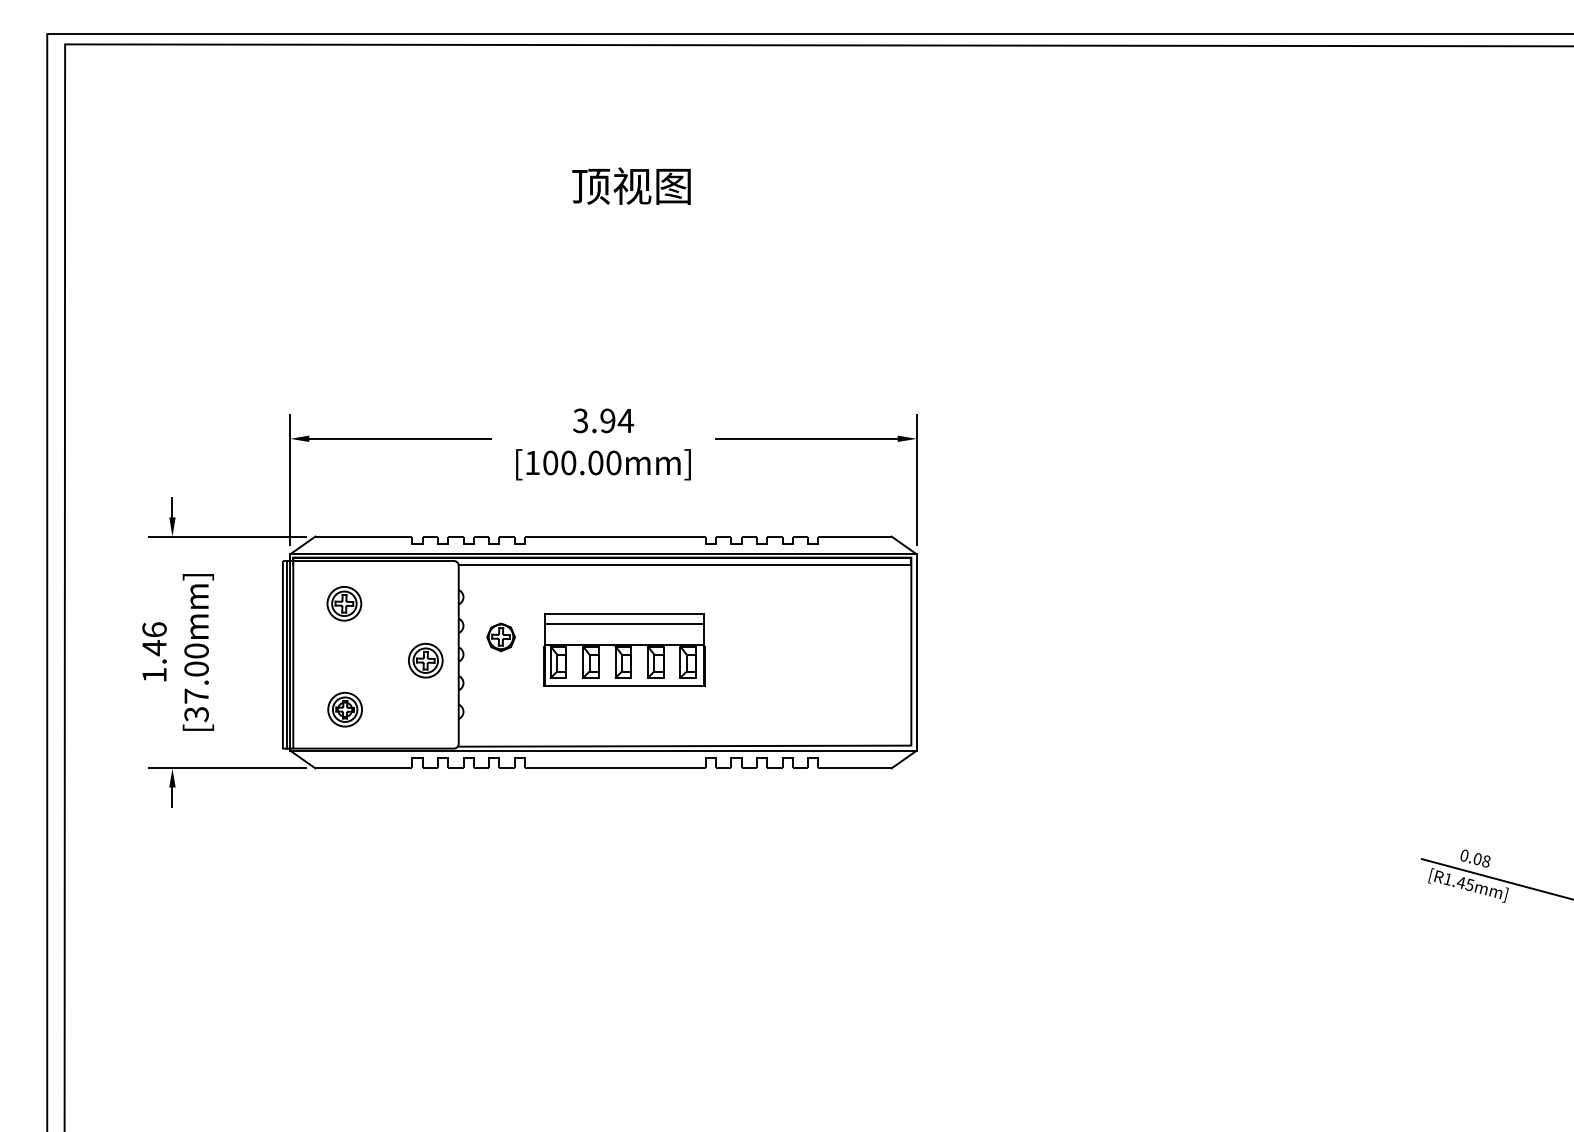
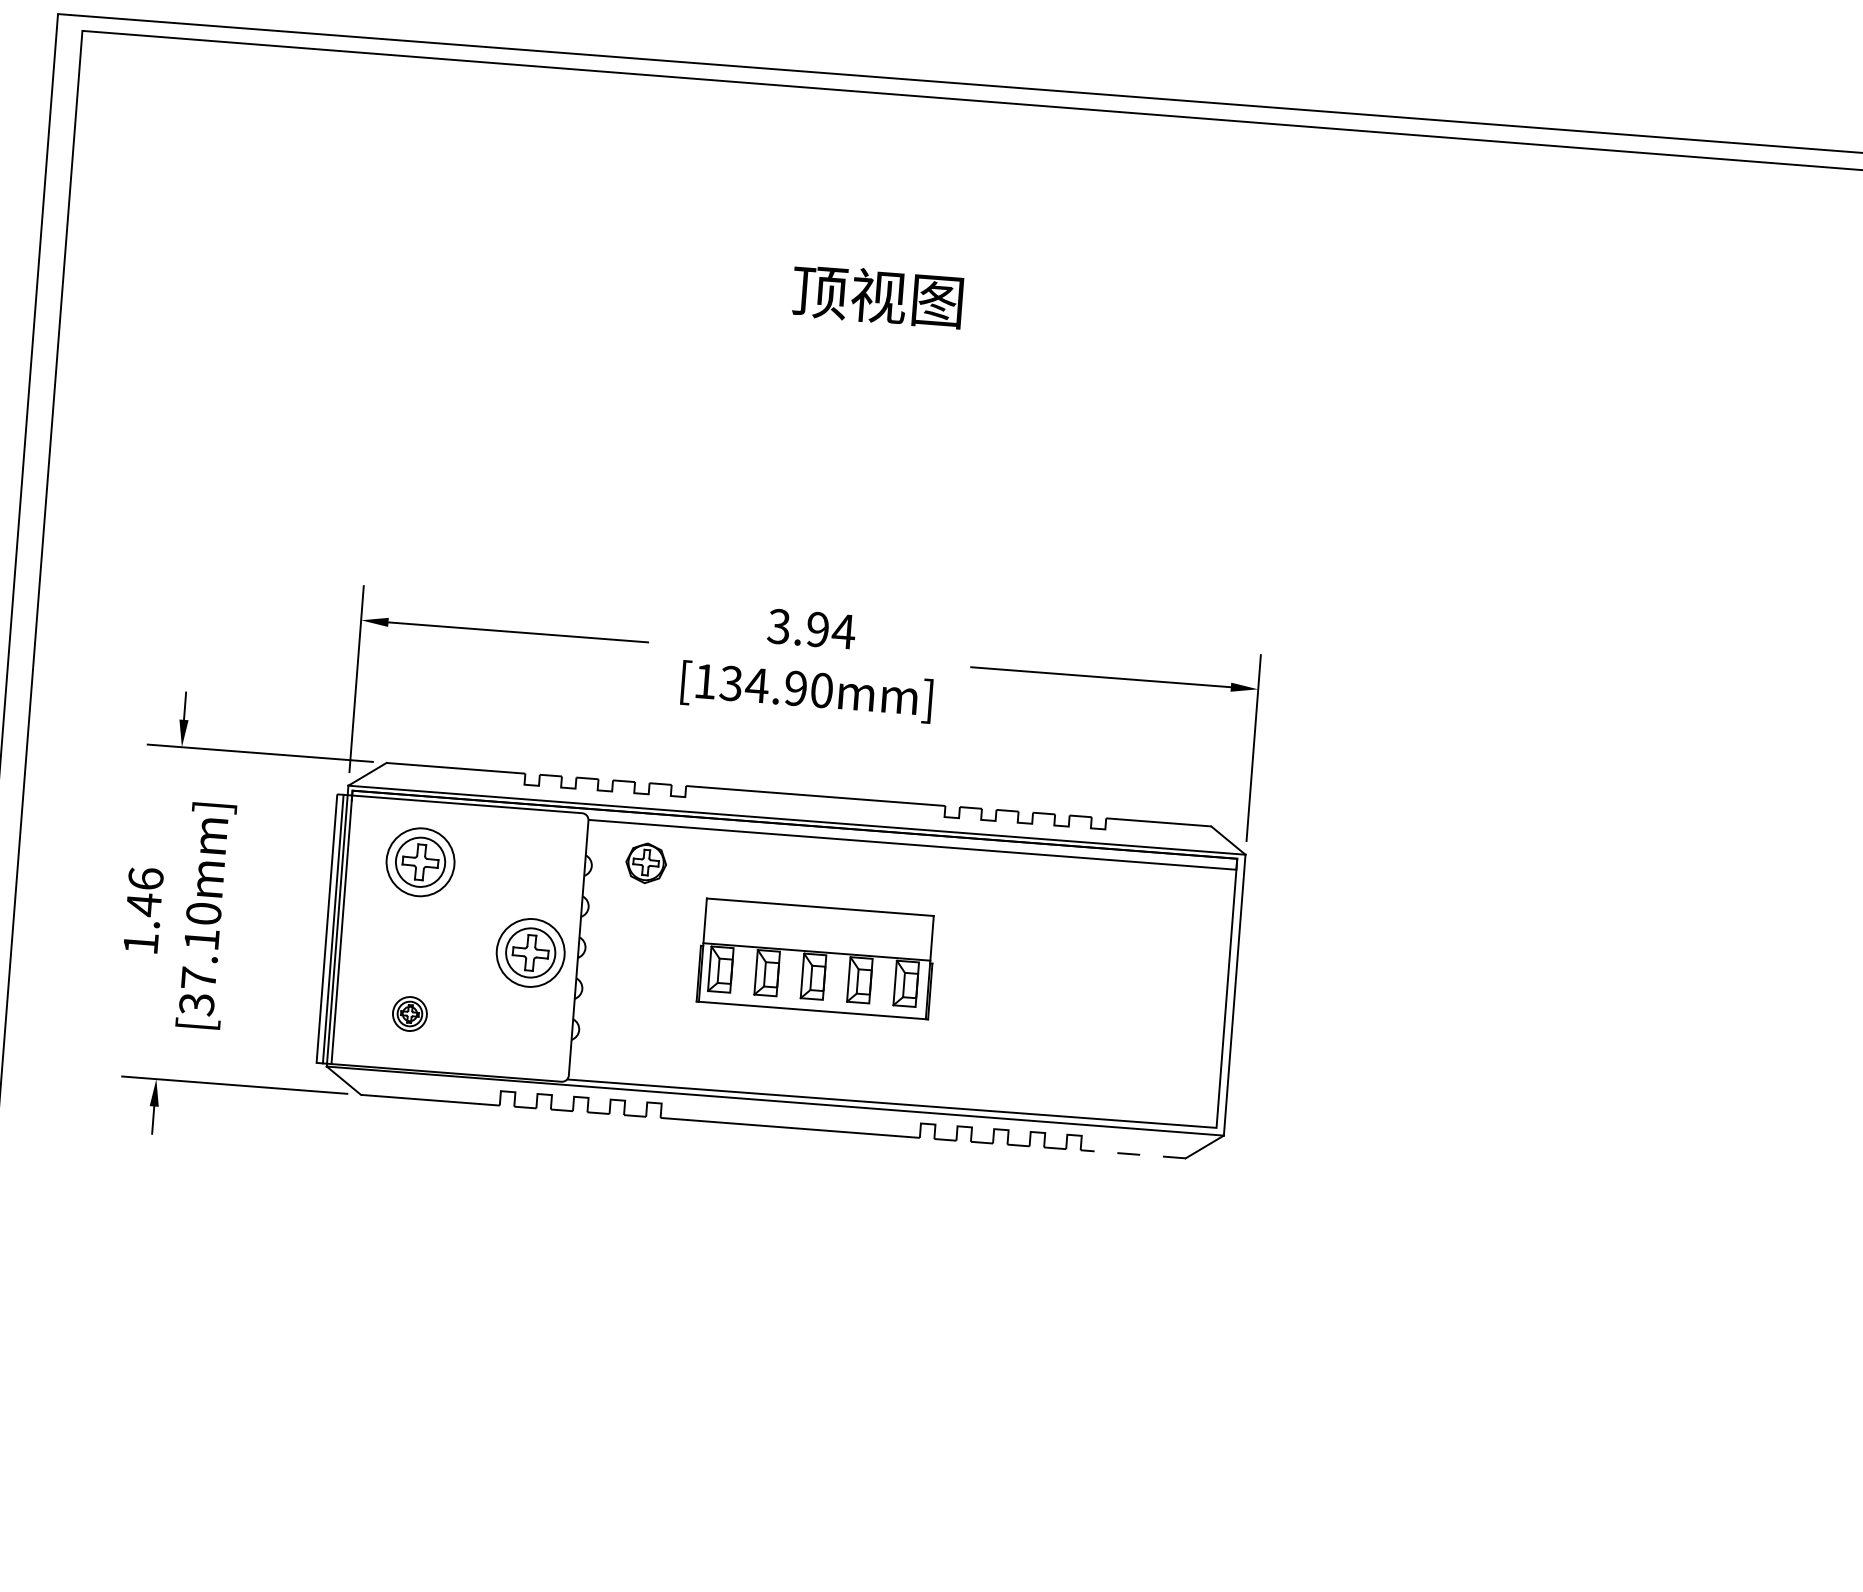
text: (573, 462) -> (764, 685), [100.00mm] -> [134.90mm]
part: (344, 603) -> (420, 862), size x1.4
line: (624, 624) -> (819, 922), removed
part: (500, 637) -> (645, 863), moved
part: (425, 660) -> (530, 952), size x1.4
text: (196, 668) -> (201, 938), [37.00mm] -> [37.10mm]
part: (344, 709) -> (409, 1013), size x0.7
line: (854, 768) -> (1132, 1154), solid -> dashed

